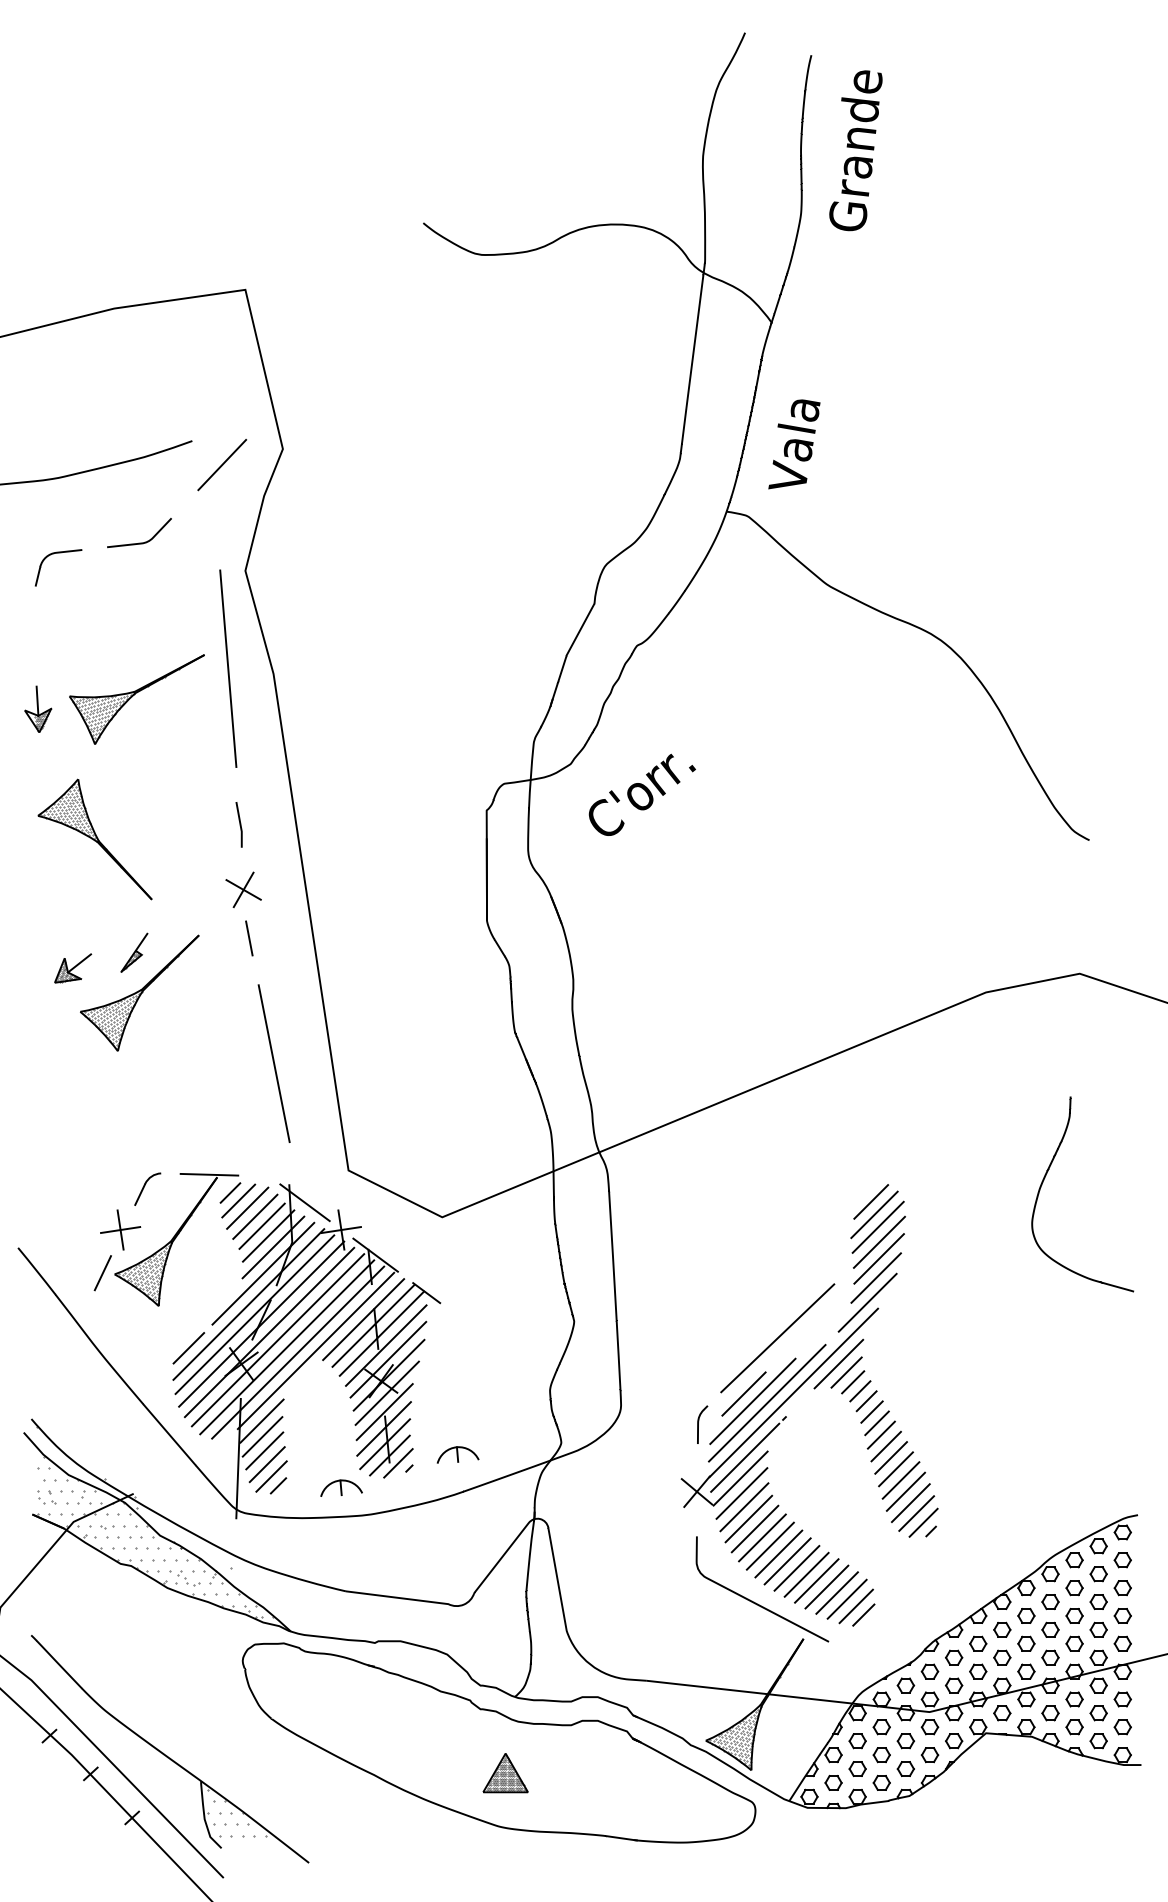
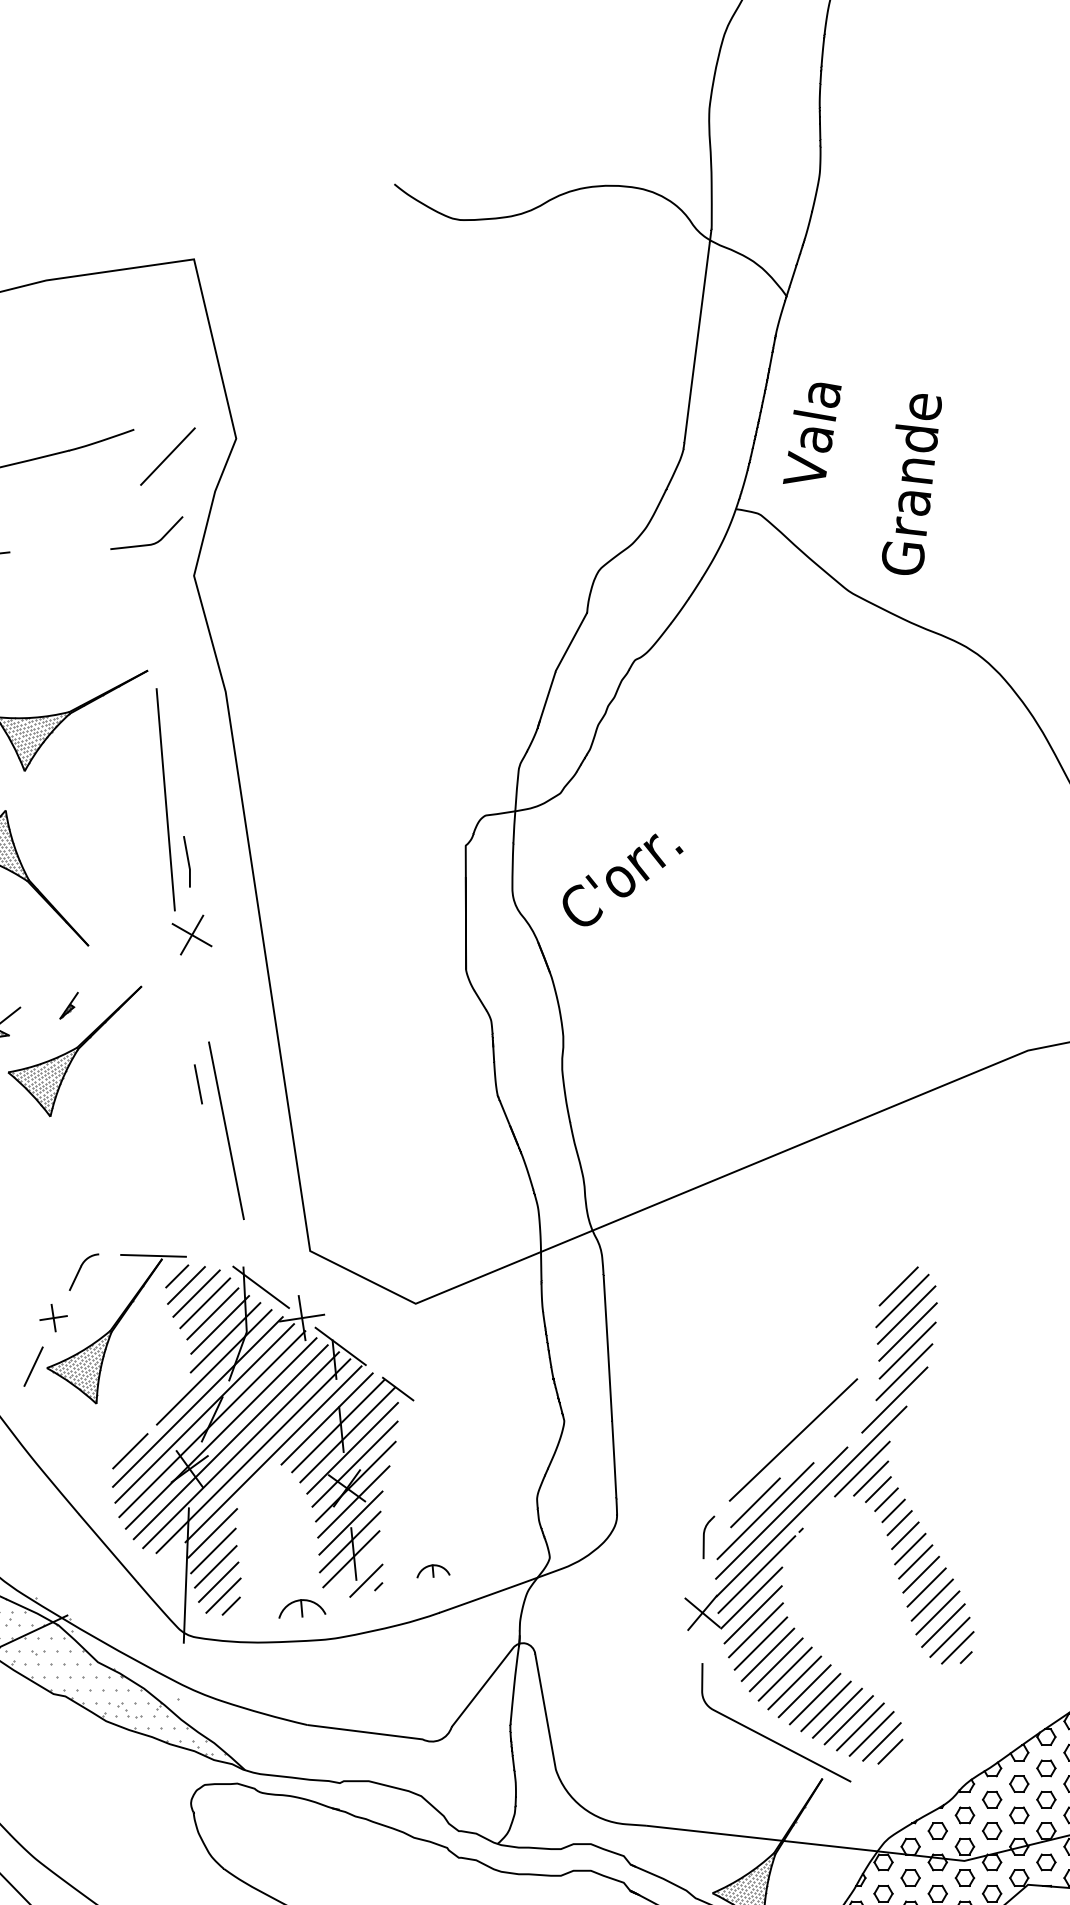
text: (855, 150) -> (911, 484), moved
curve: (139, 542) -> (146, 543), moved
line: (228, 668) -> (165, 799), moved
text: (641, 794) -> (622, 879), moved
line: (249, 938) -> (198, 1084), moved
part: (134, 952) -> (69, 1005), size x0.6
part: (120, 1229) -> (53, 1317), size x0.6
part: (457, 1454) -> (432, 1570), size x0.7
line: (389, 1455) -> (356, 1572), removed

